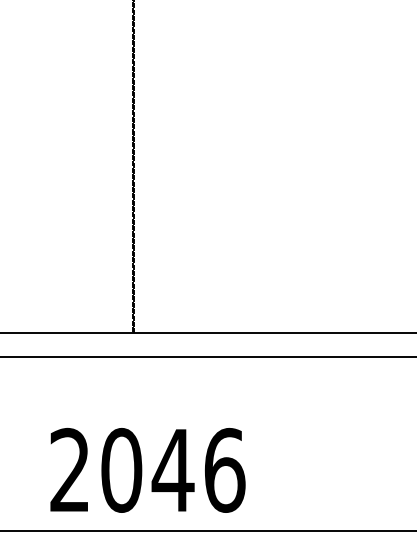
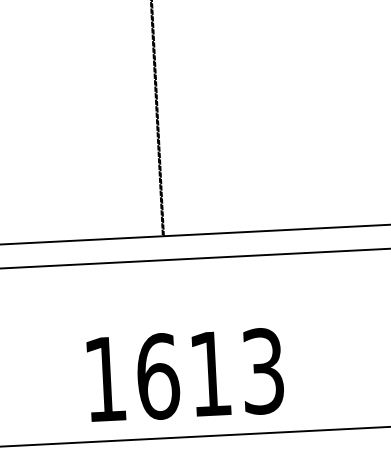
text: (147, 469) -> (184, 374), 2046 -> 1613

